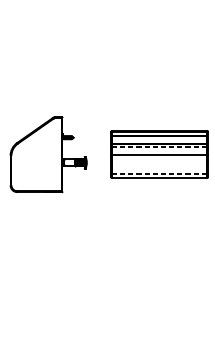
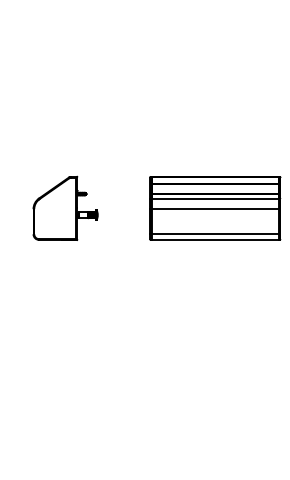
line: (159, 147) -> (215, 198), dashed -> solid
part: (48, 153) -> (65, 207), size x0.62
line: (159, 173) -> (215, 234), dashed -> solid

